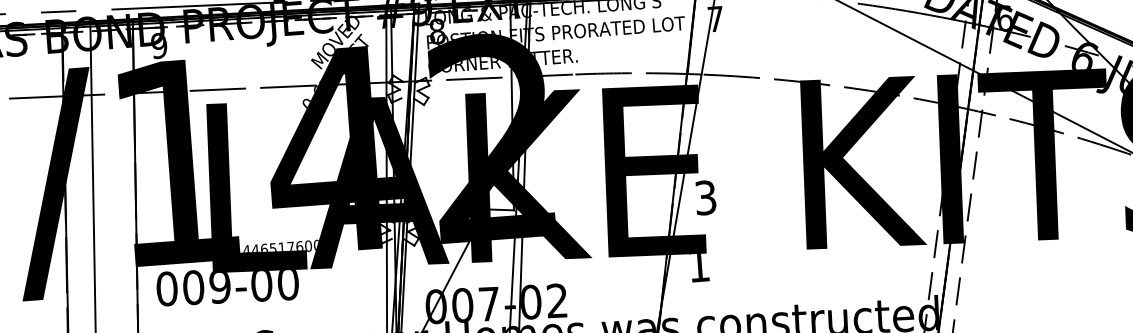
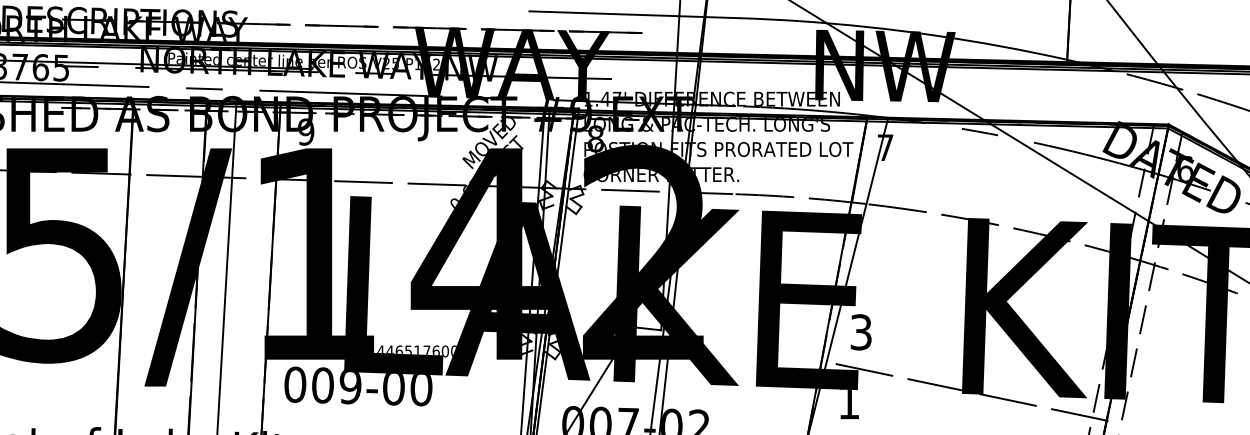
line: (811, 246) -> (967, 391), added

